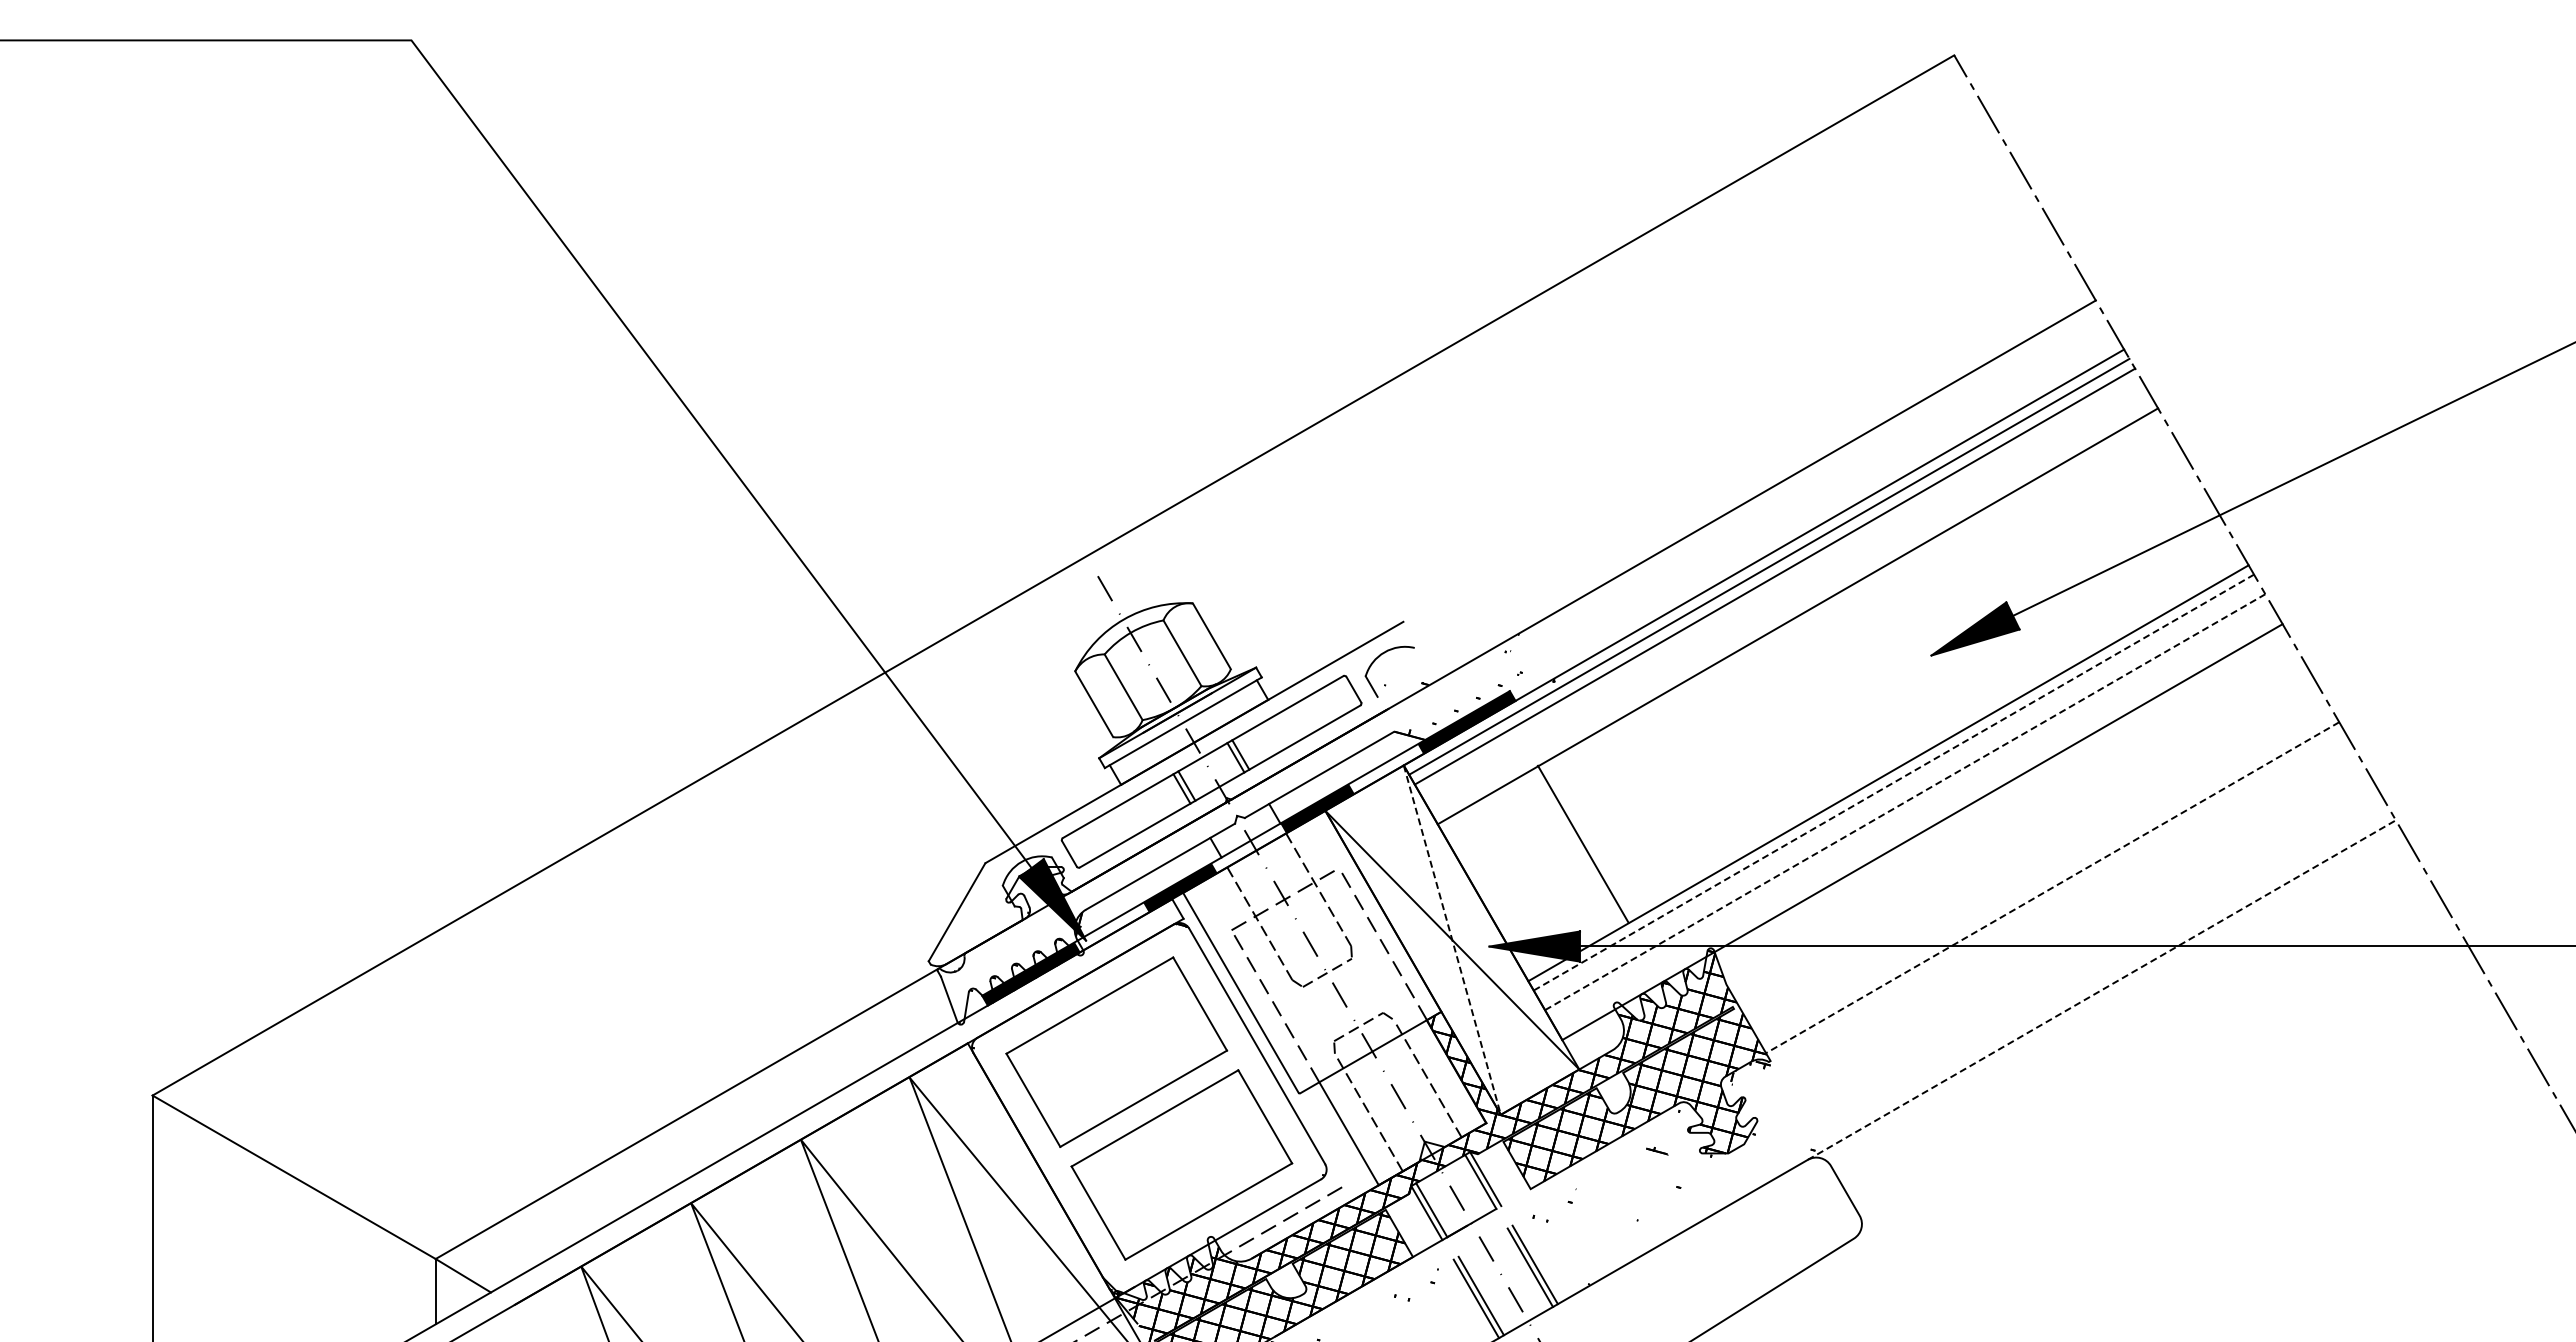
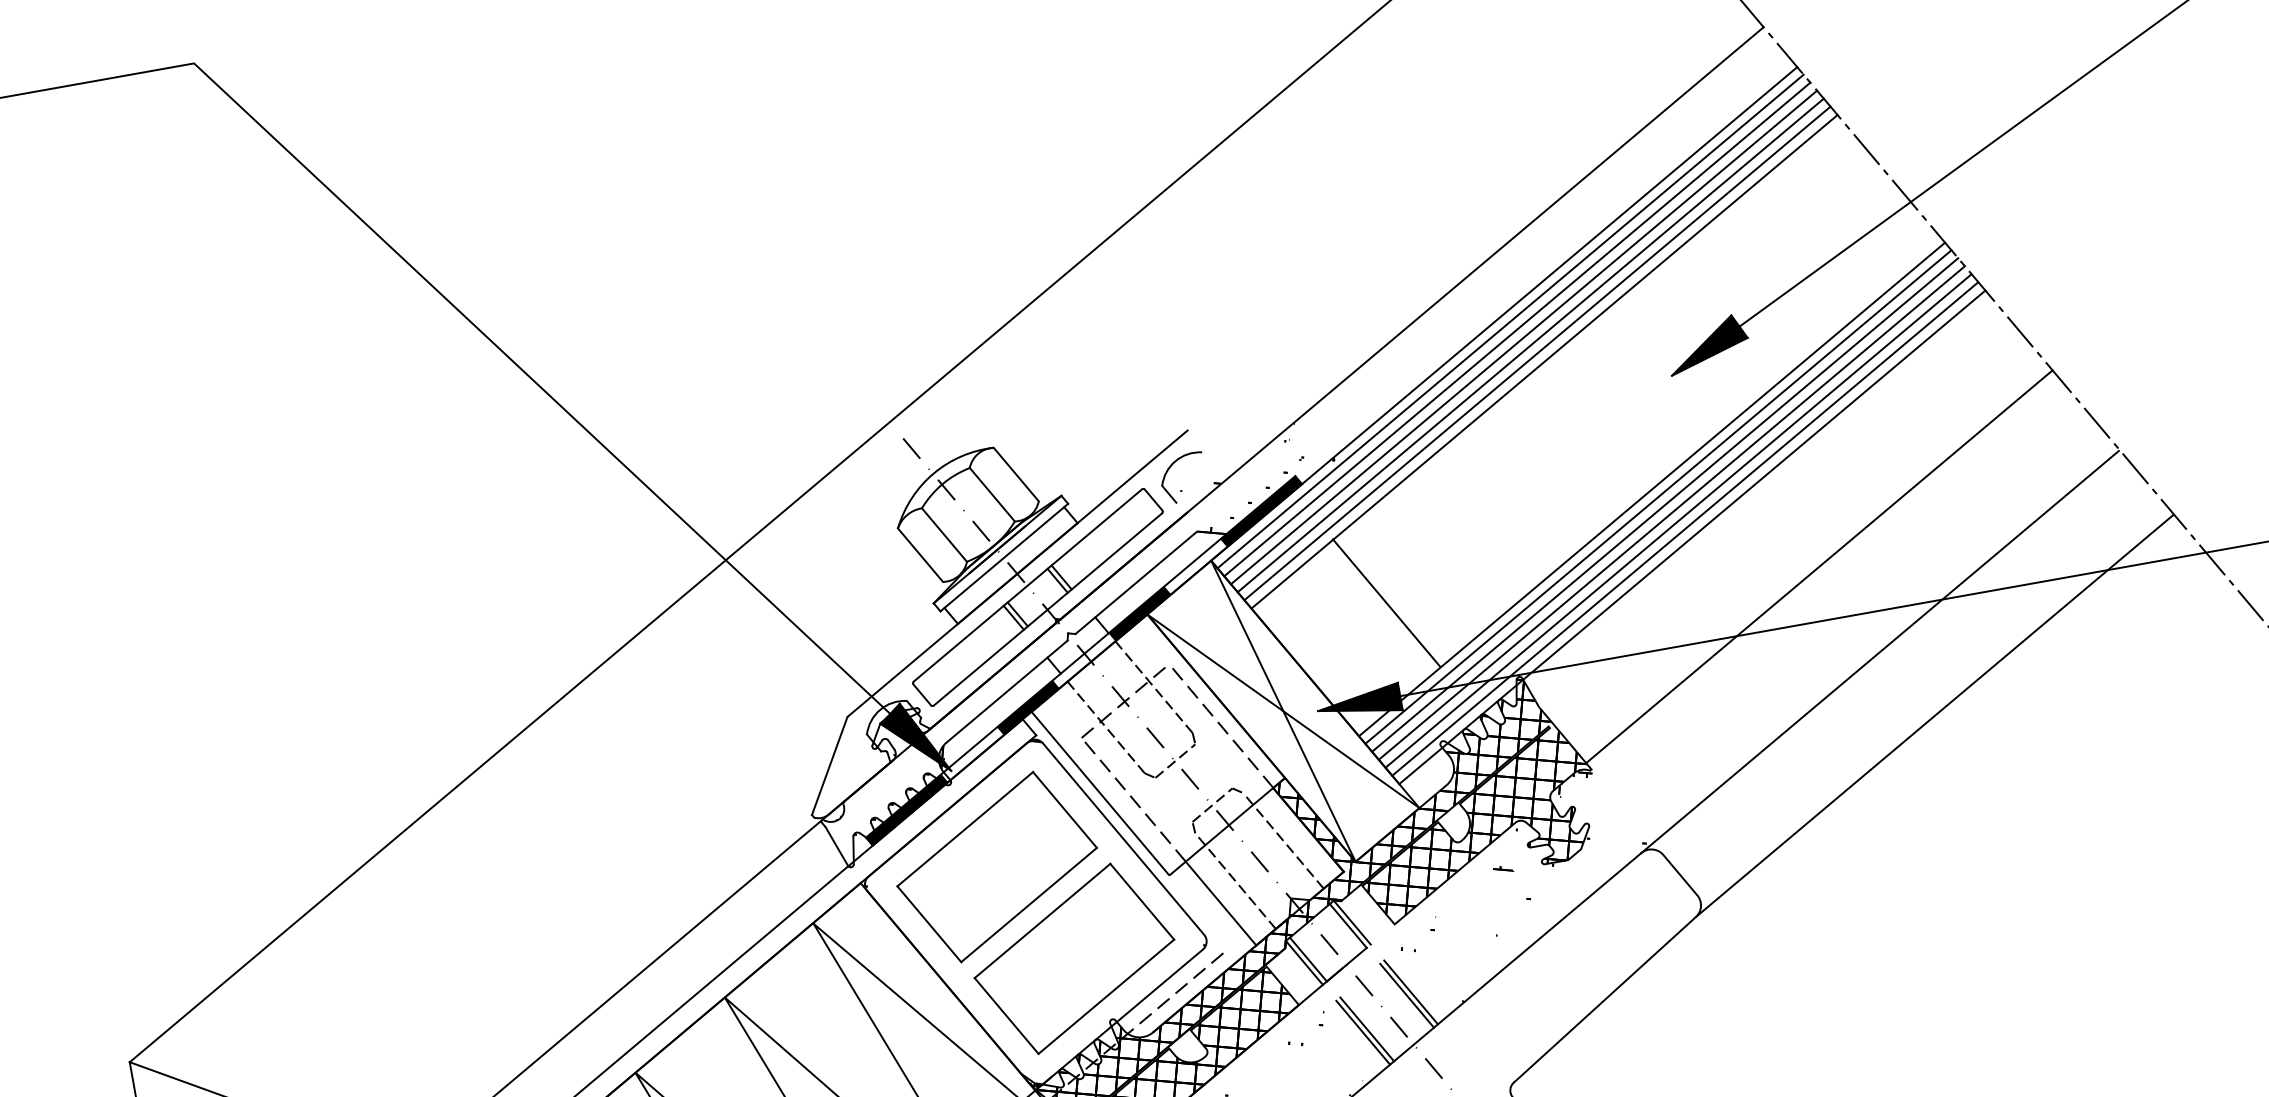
line: (1780, 586) -> (1523, 337), added
line: (1786, 596) -> (1530, 345), added
line: (1791, 606) -> (1537, 353), added
line: (1893, 782) -> (1658, 497), dashed -> solid
line: (1899, 792) -> (1665, 505), added
line: (1905, 802) -> (1672, 513), dashed -> solid
line: (1910, 811) -> (1678, 520), added
line: (1916, 821) -> (1685, 528), added
line: (2052, 887) -> (1819, 566), dashed -> solid
line: (1452, 940) -> (1283, 711), dashed -> solid
line: (2101, 990) -> (1880, 652), dashed -> solid
line: (2147, 1068) -> (1934, 715), added

